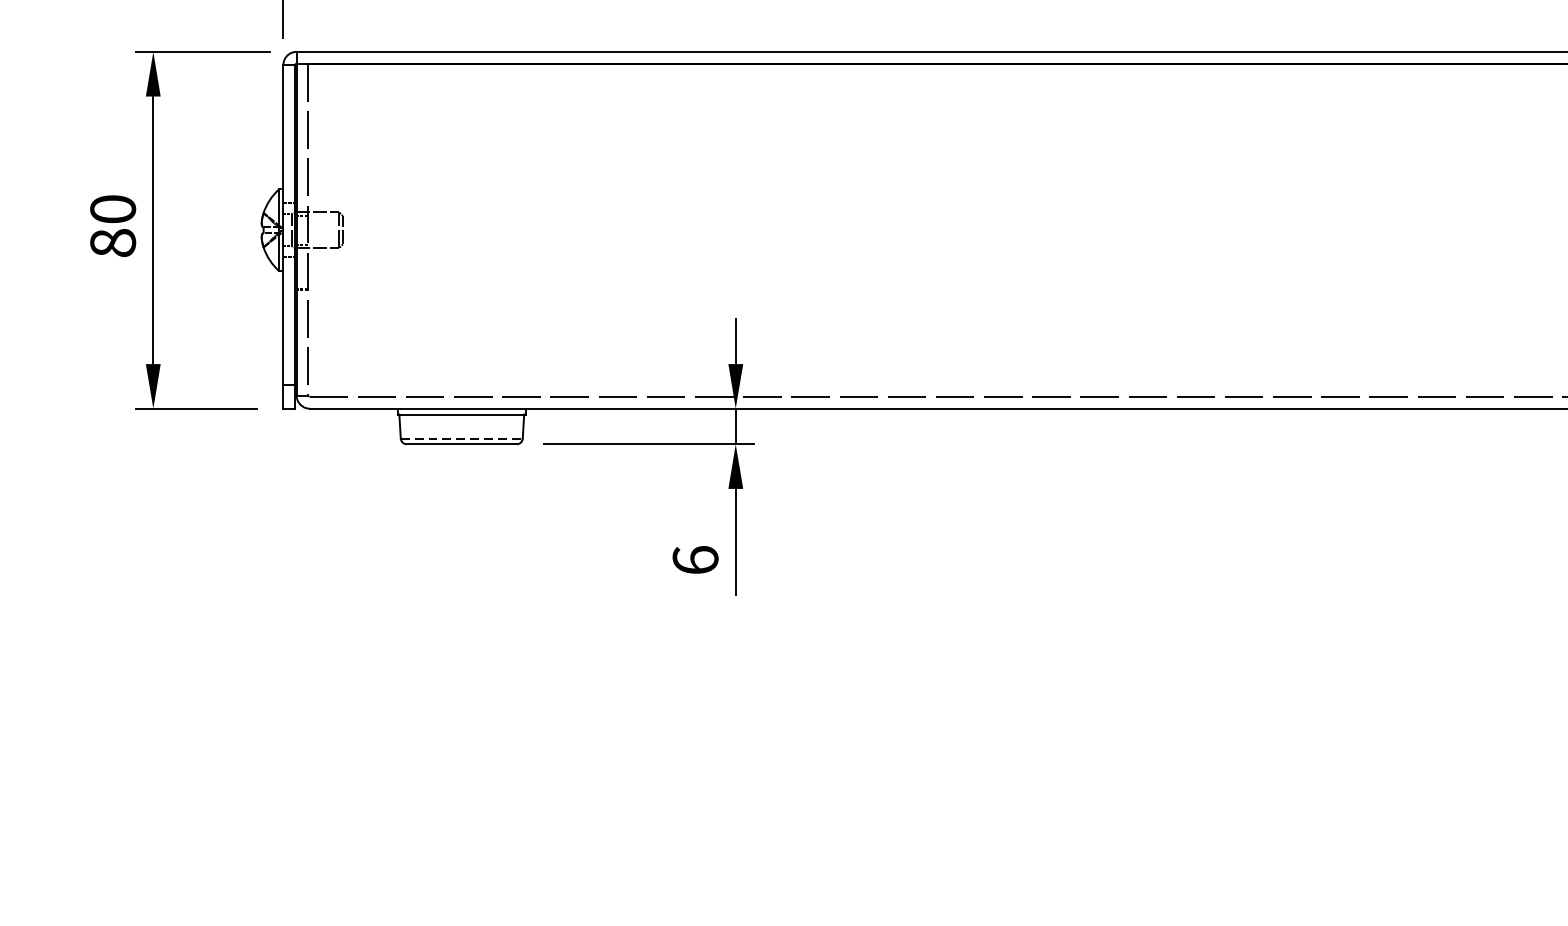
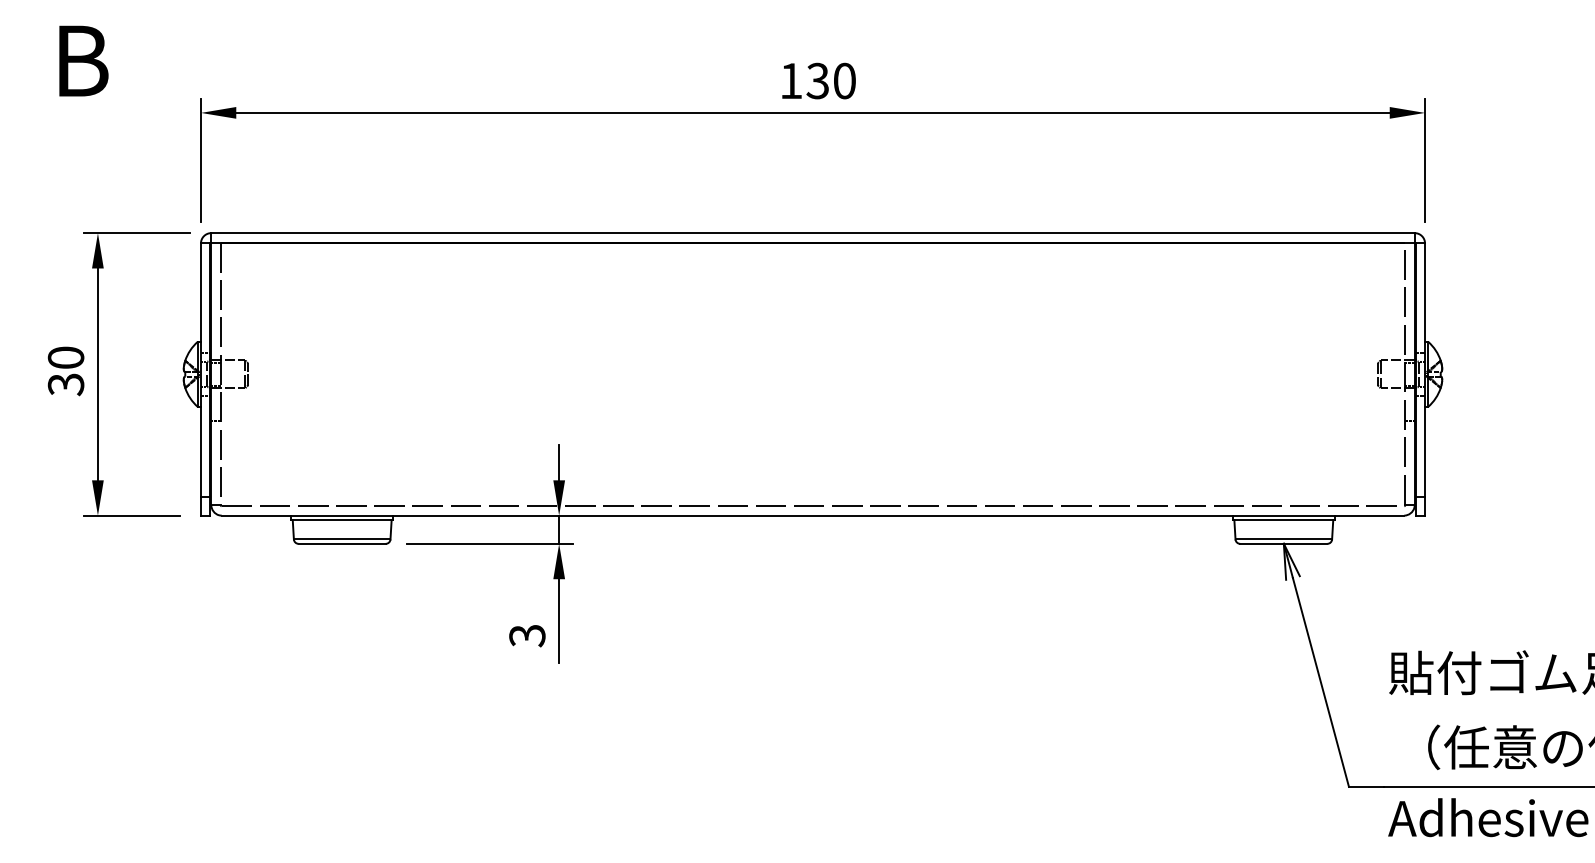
text: (112, 243) -> (65, 384), 80 -> 30
line: (462, 438) -> (342, 539), dashed -> solid
text: (695, 559) -> (527, 635), 6 -> 3

